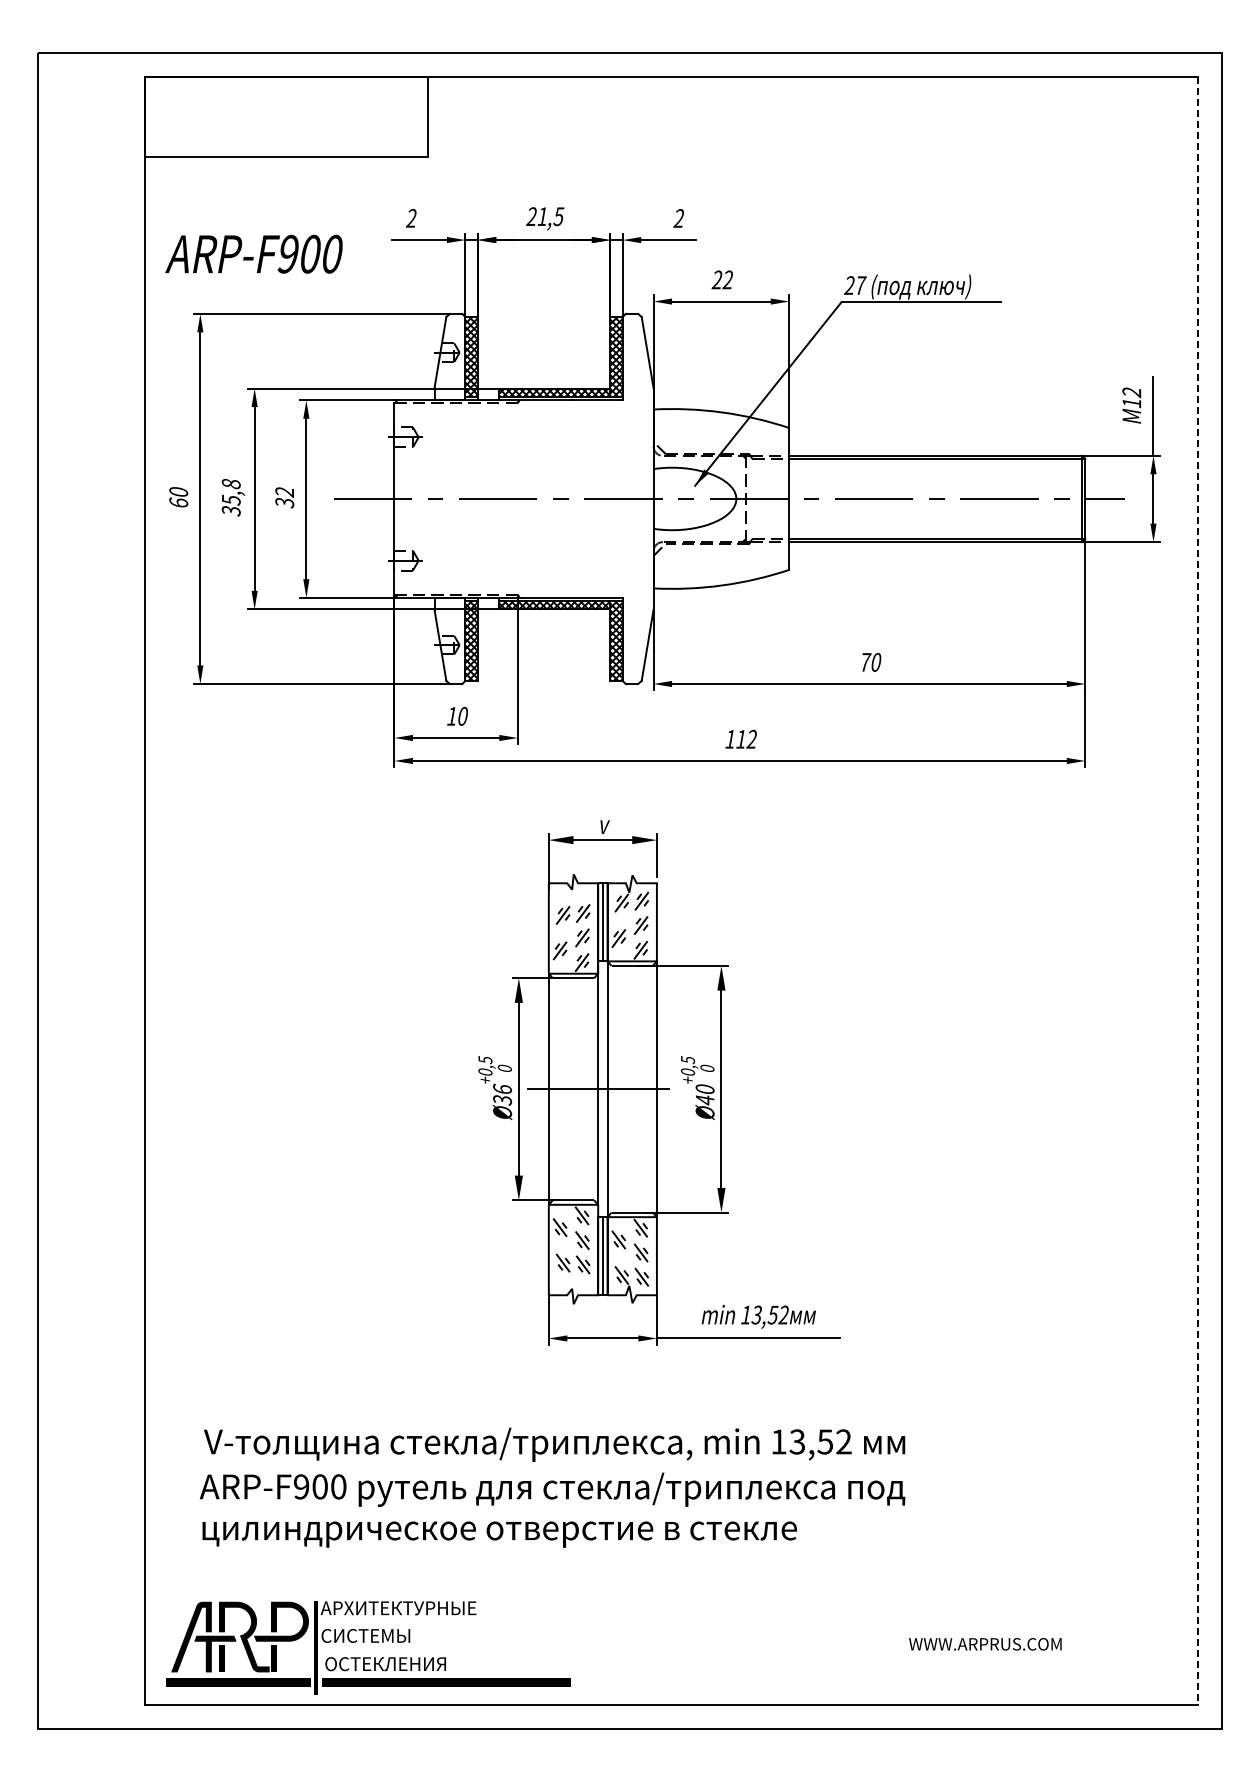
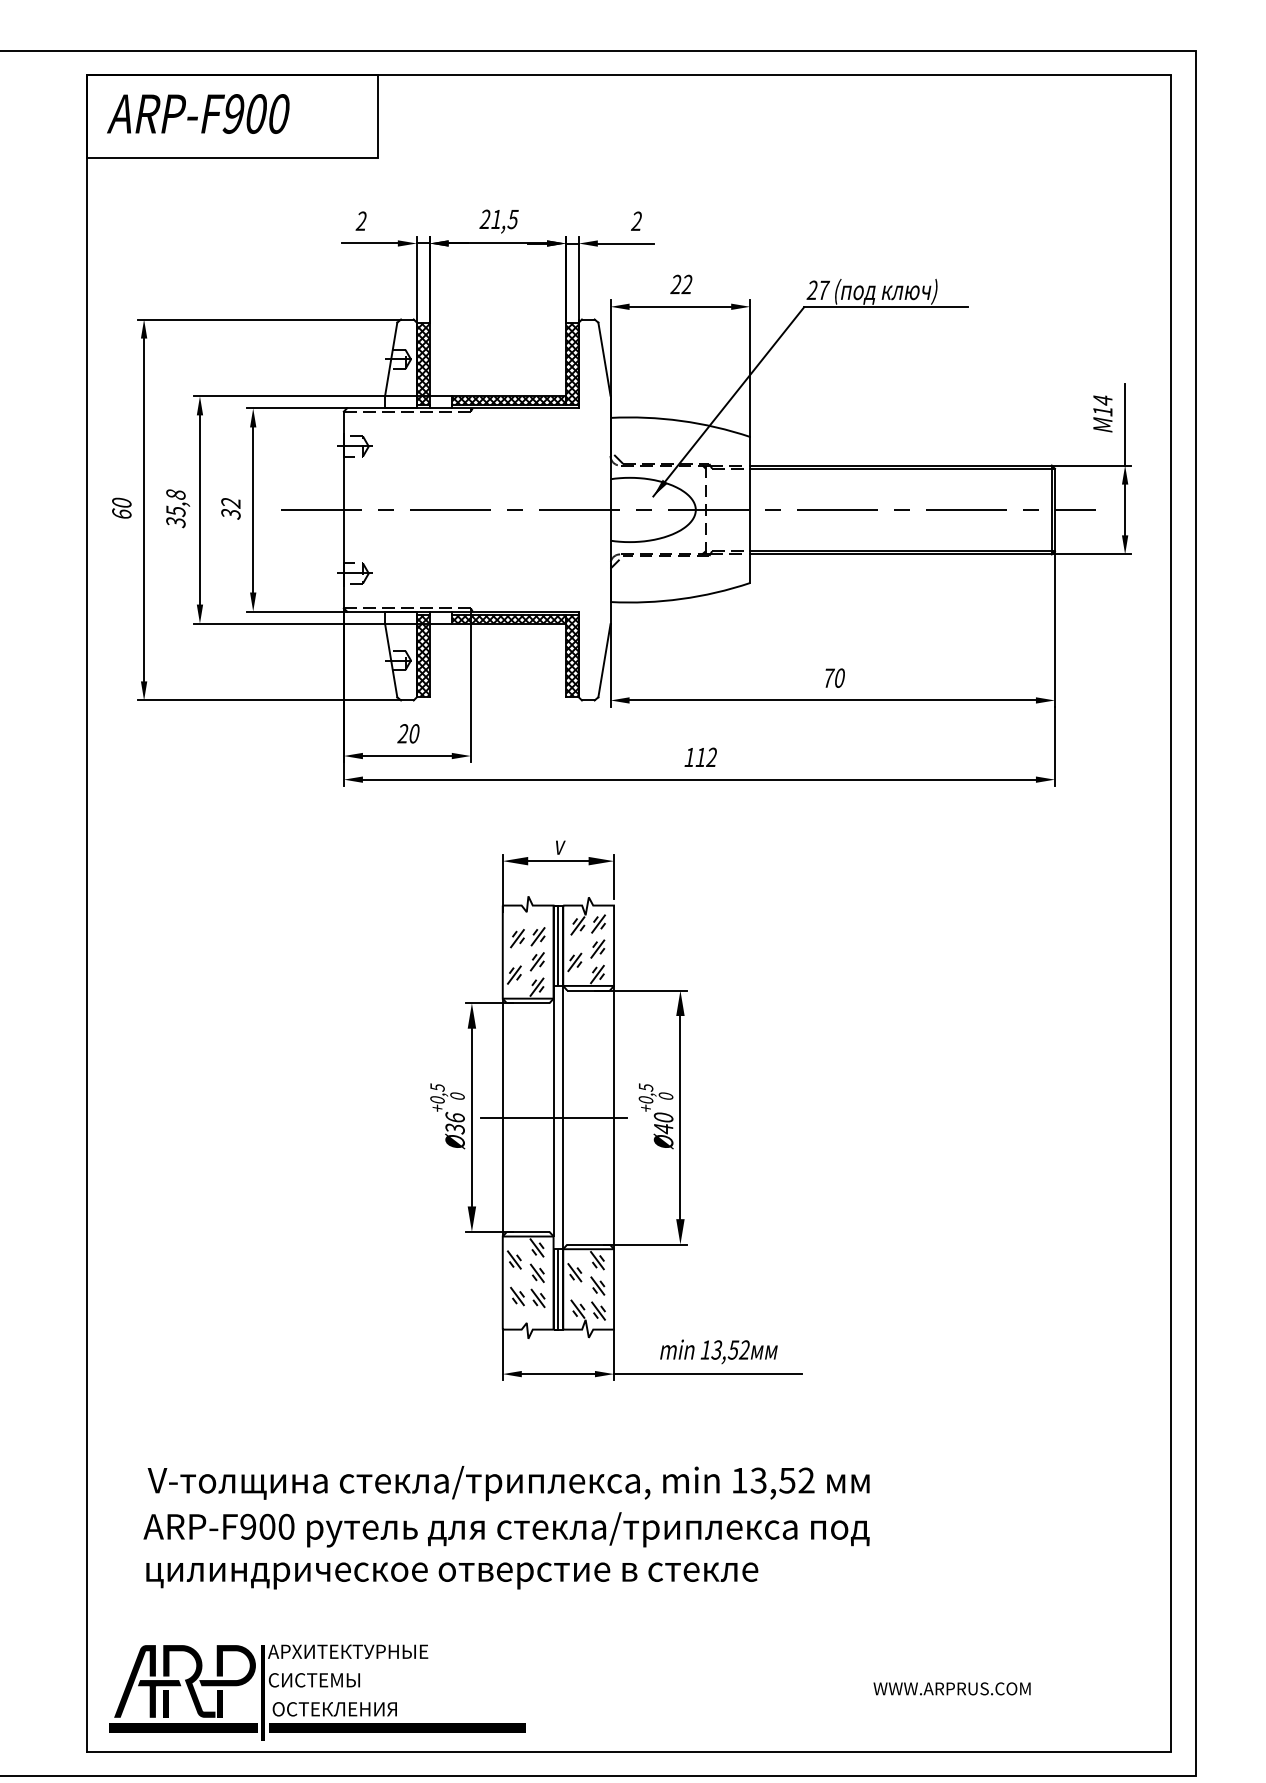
text: (253, 253) -> (197, 113), moved
text: (1131, 392) -> (1102, 400), 12 -> 14
text: (451, 715) -> (402, 732), 10 -> 20
line: (1197, 891) -> (1170, 914), dashed -> solid

